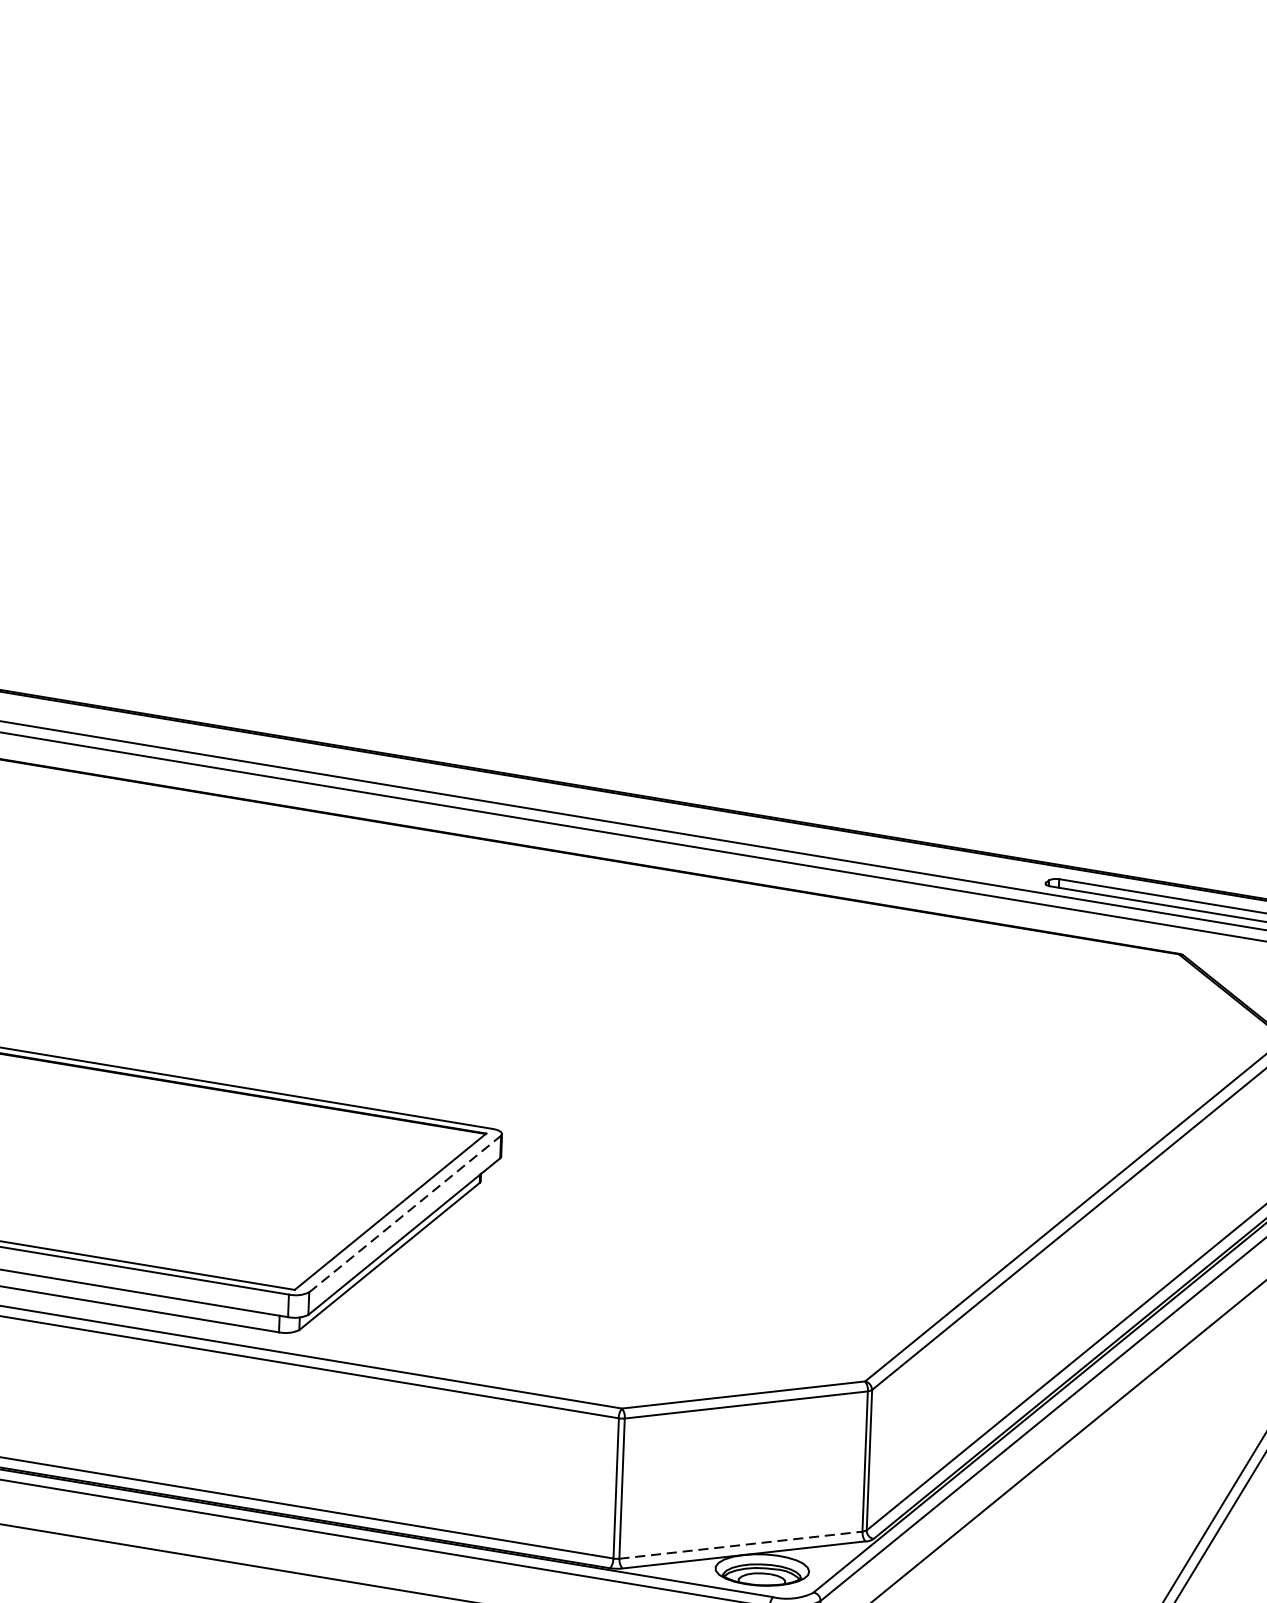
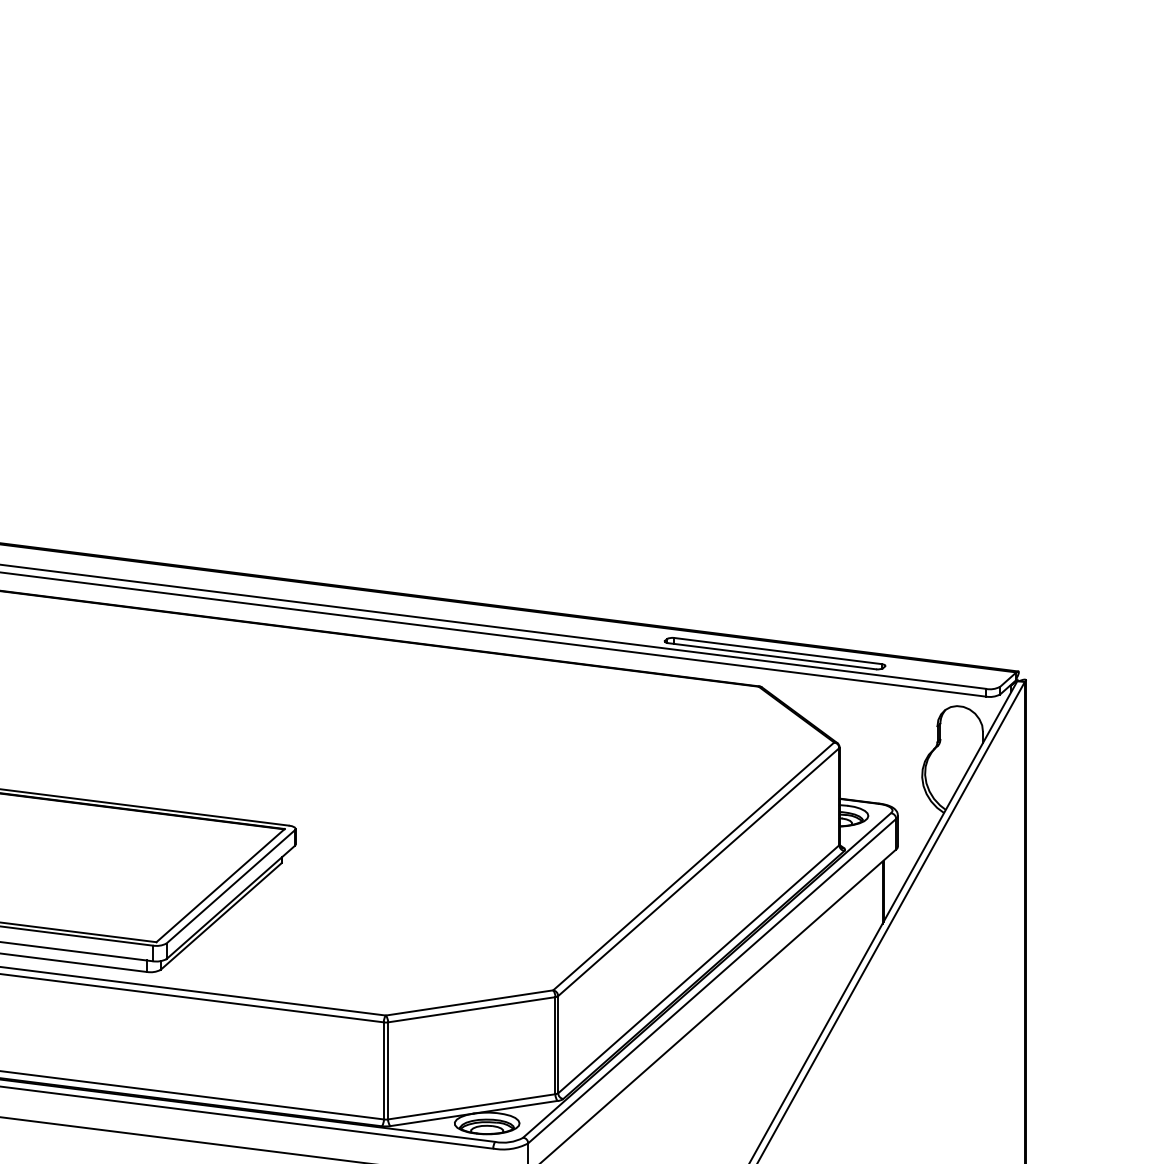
line: (404, 1213) -> (230, 886), dashed -> solid
line: (740, 1544) -> (471, 1106), dashed -> solid

